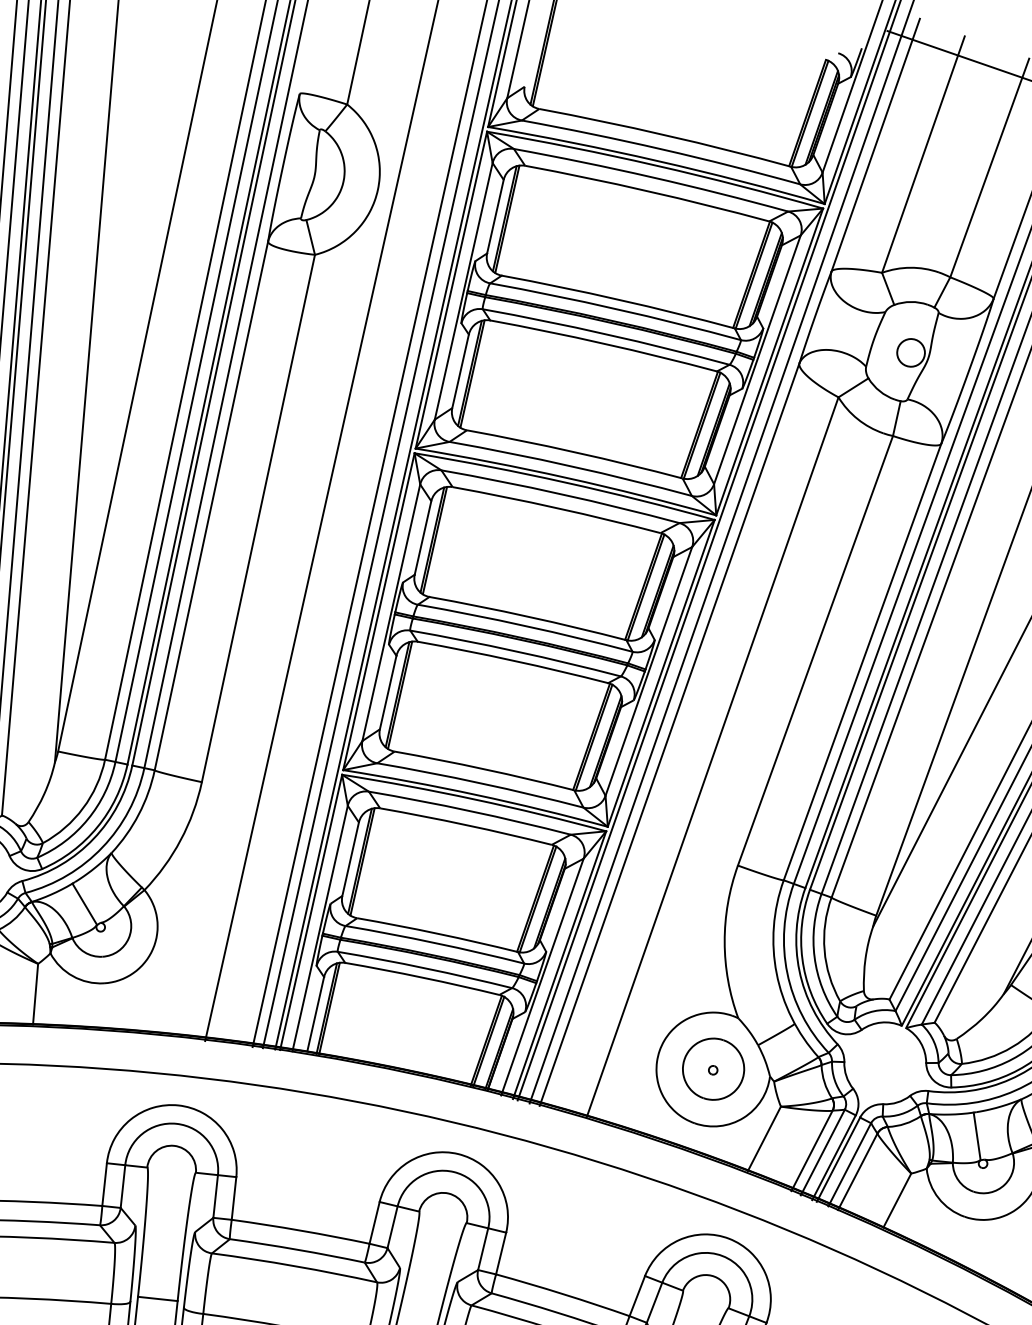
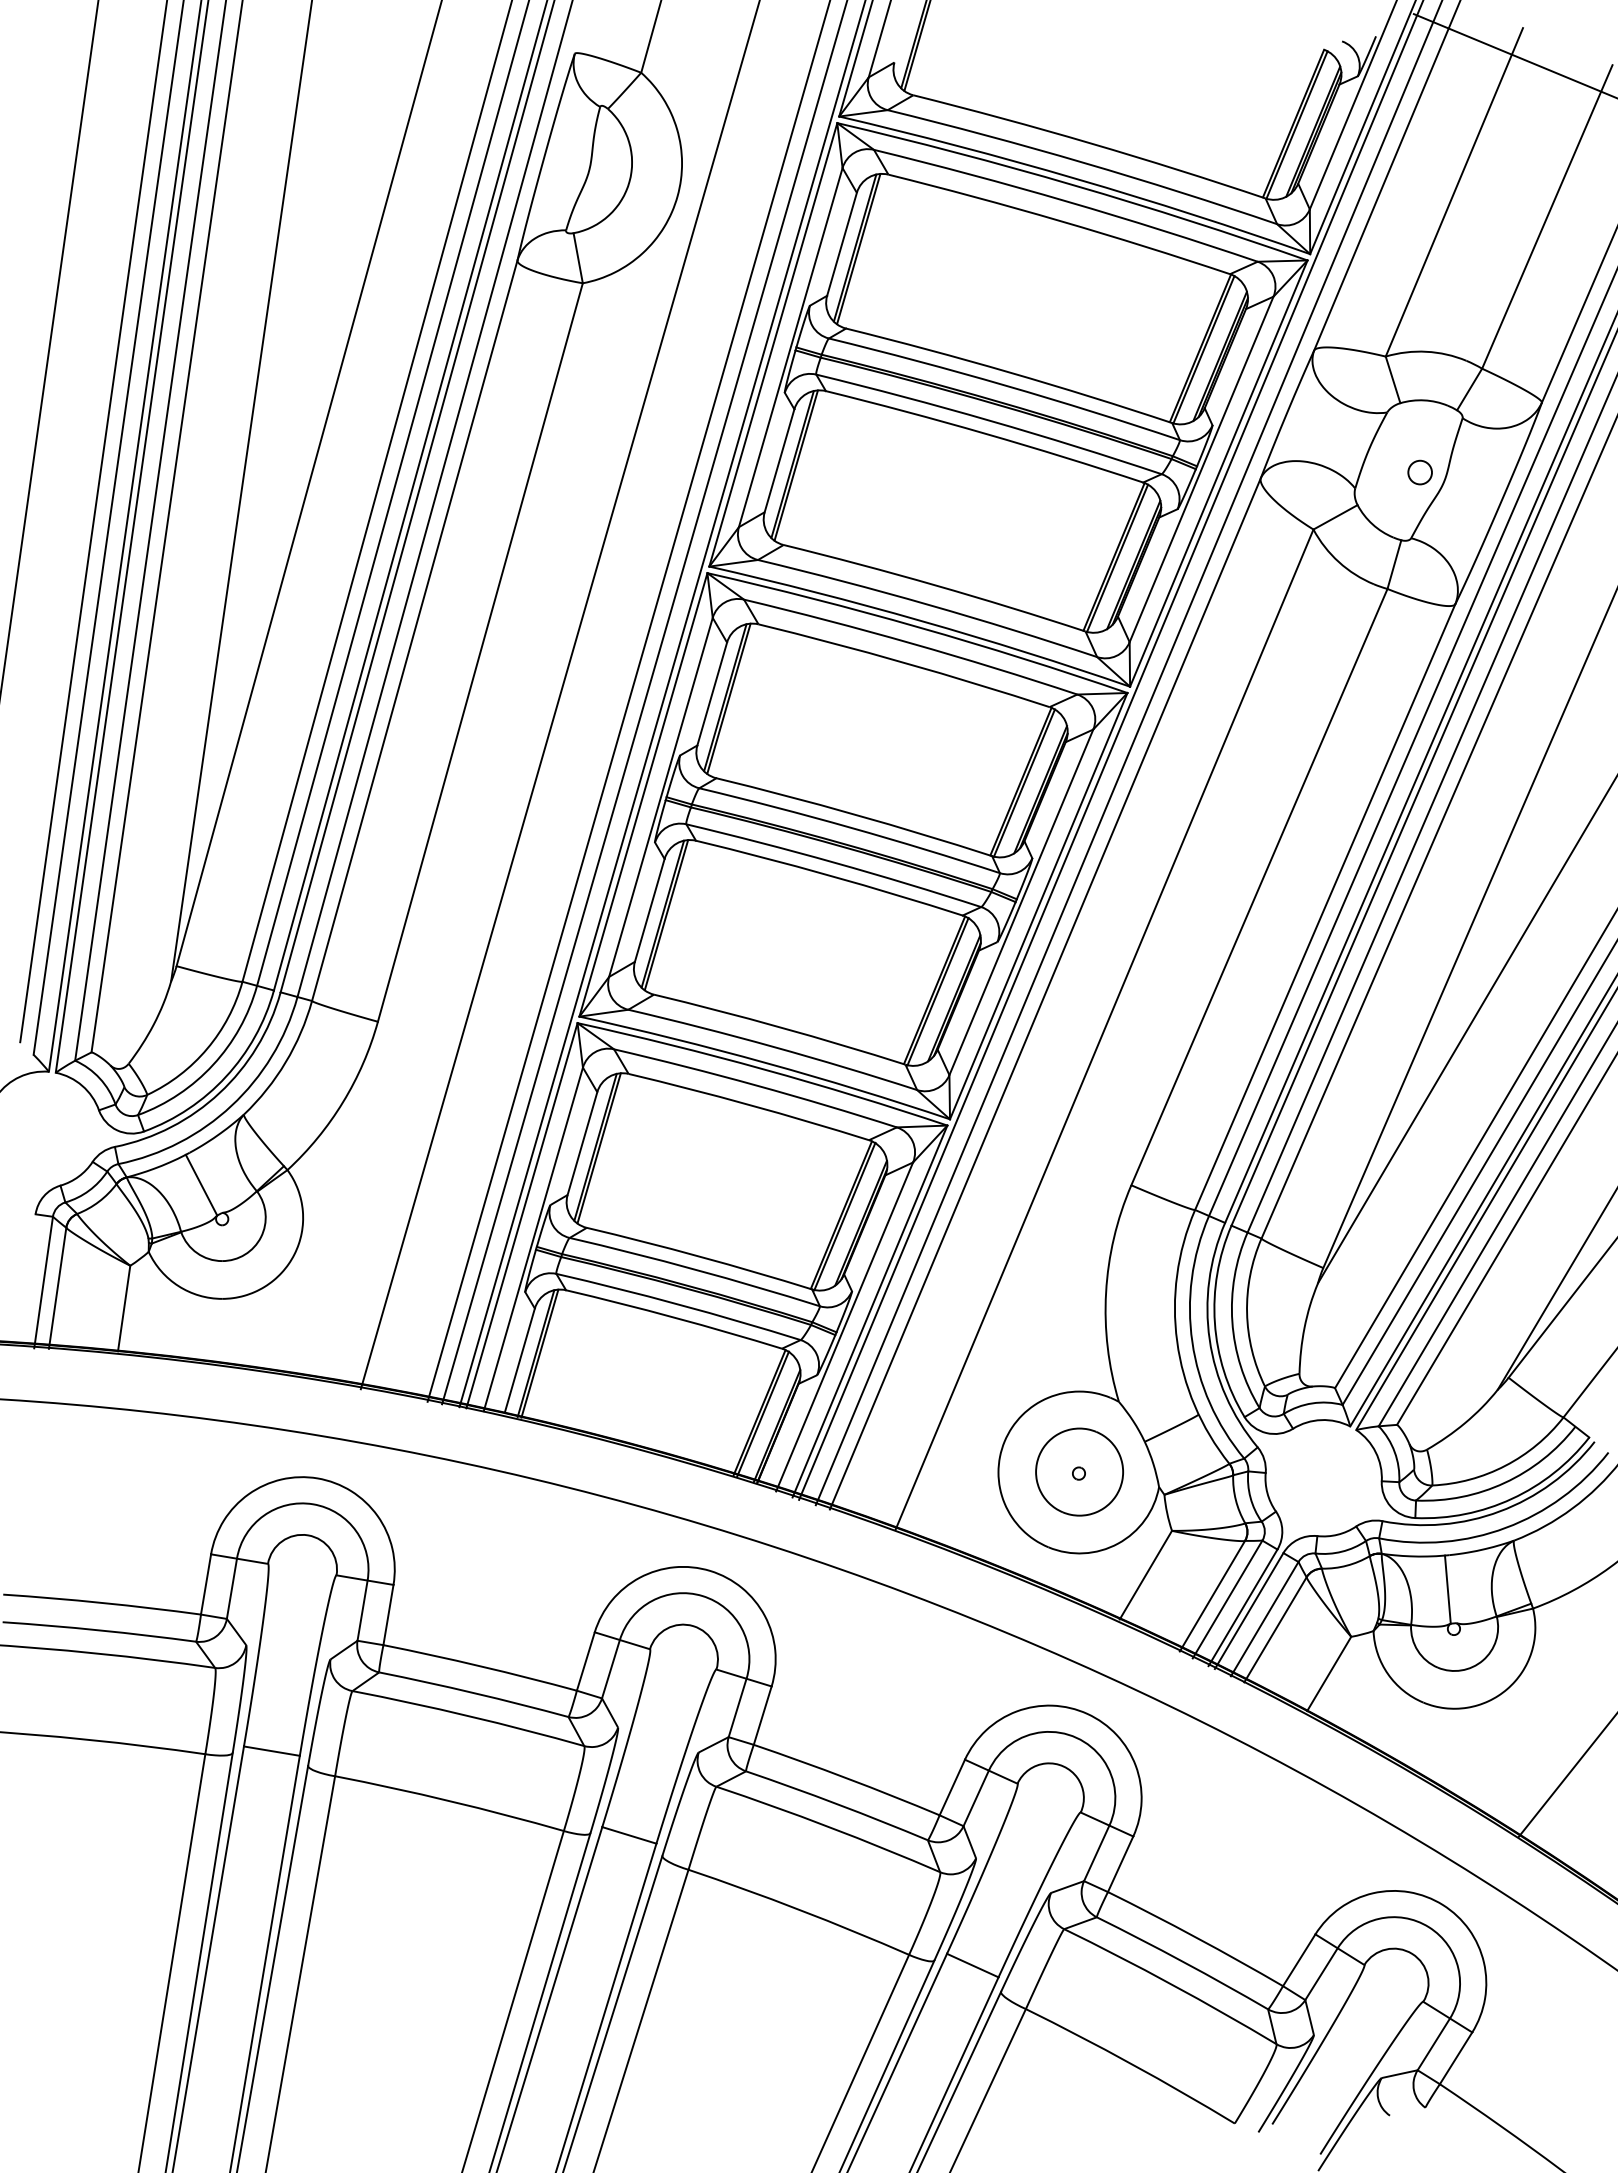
circle: (910, 352) -> (1419, 472), size x0.6

